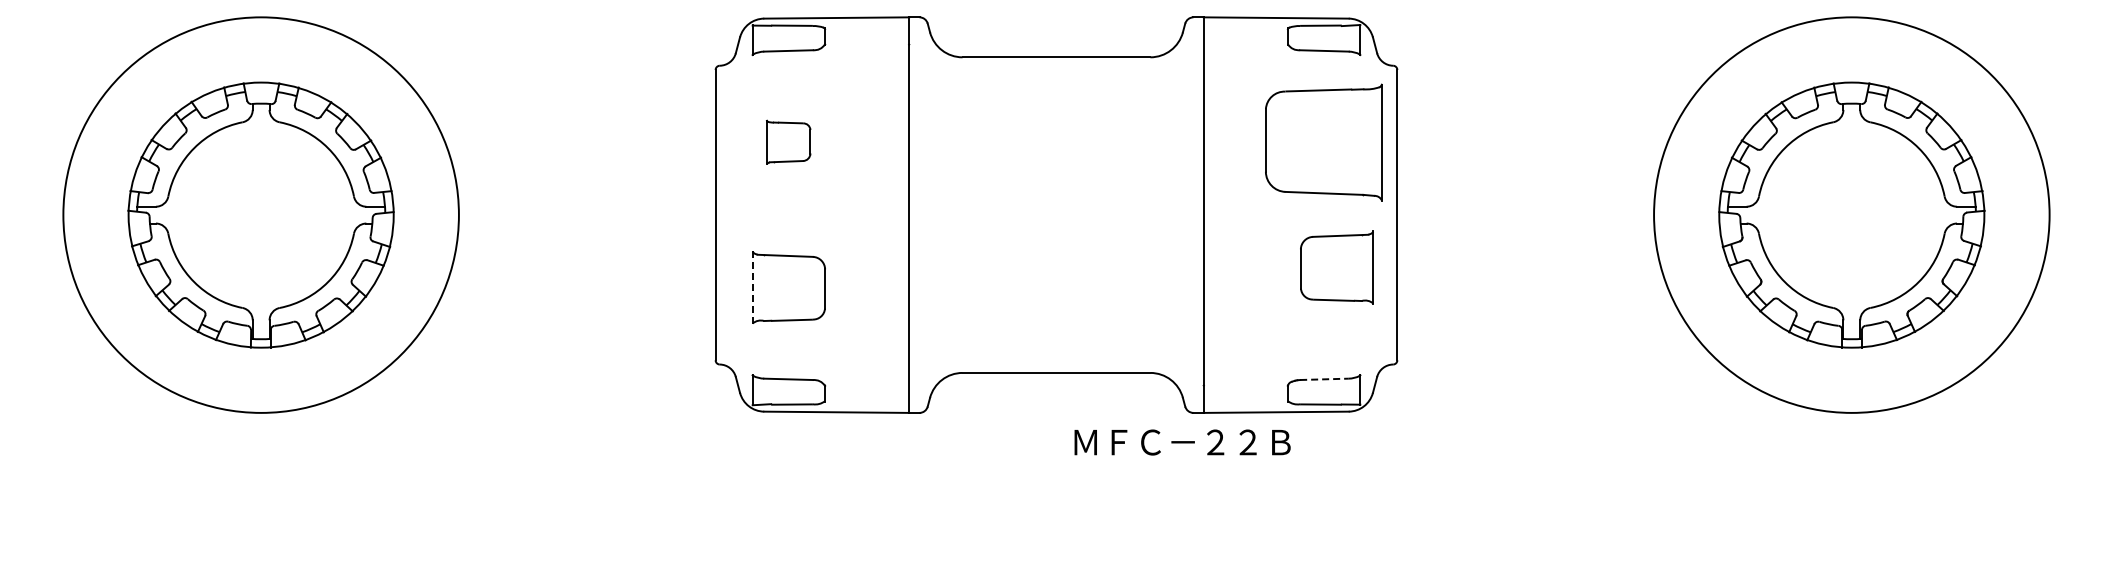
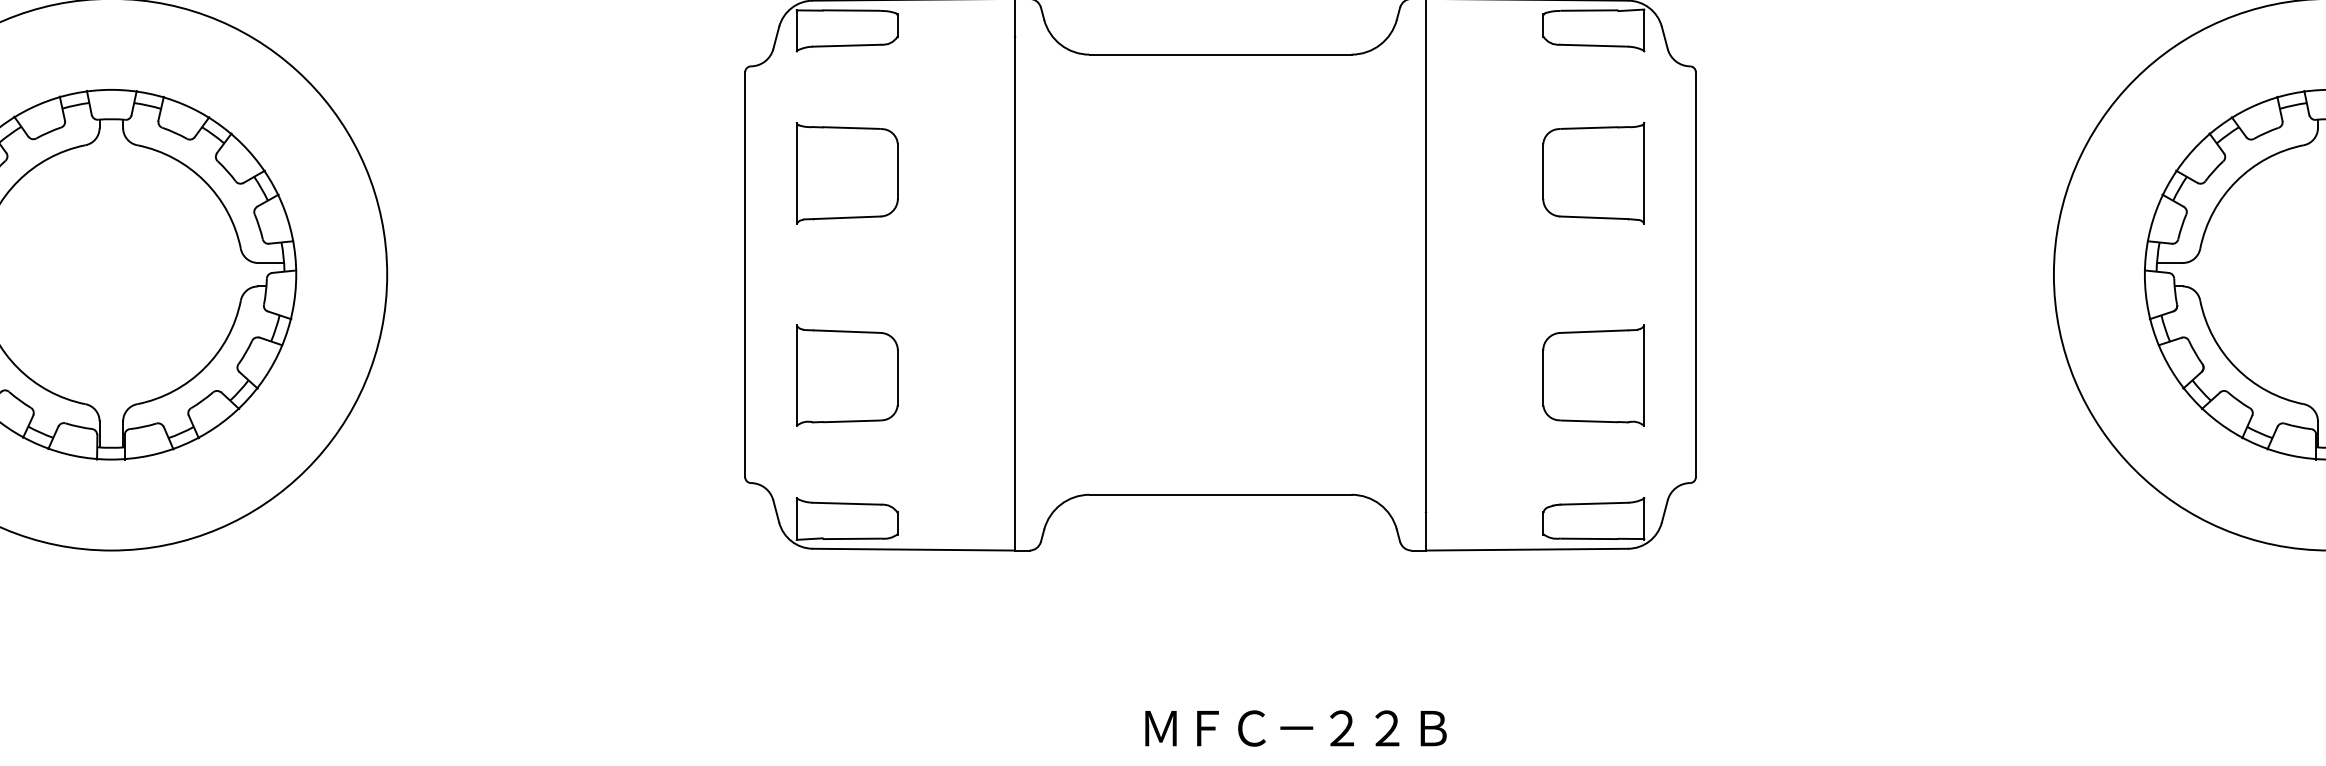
part: (788, 142) -> (846, 173), size x1.67
part: (1324, 142) -> (1594, 173), size x0.62
part: (1336, 267) -> (1592, 375), moved
line: (752, 288) -> (796, 377), dashed -> solid
line: (1324, 379) -> (1594, 503), dashed -> solid
text: (1182, 442) -> (1295, 728), moved

